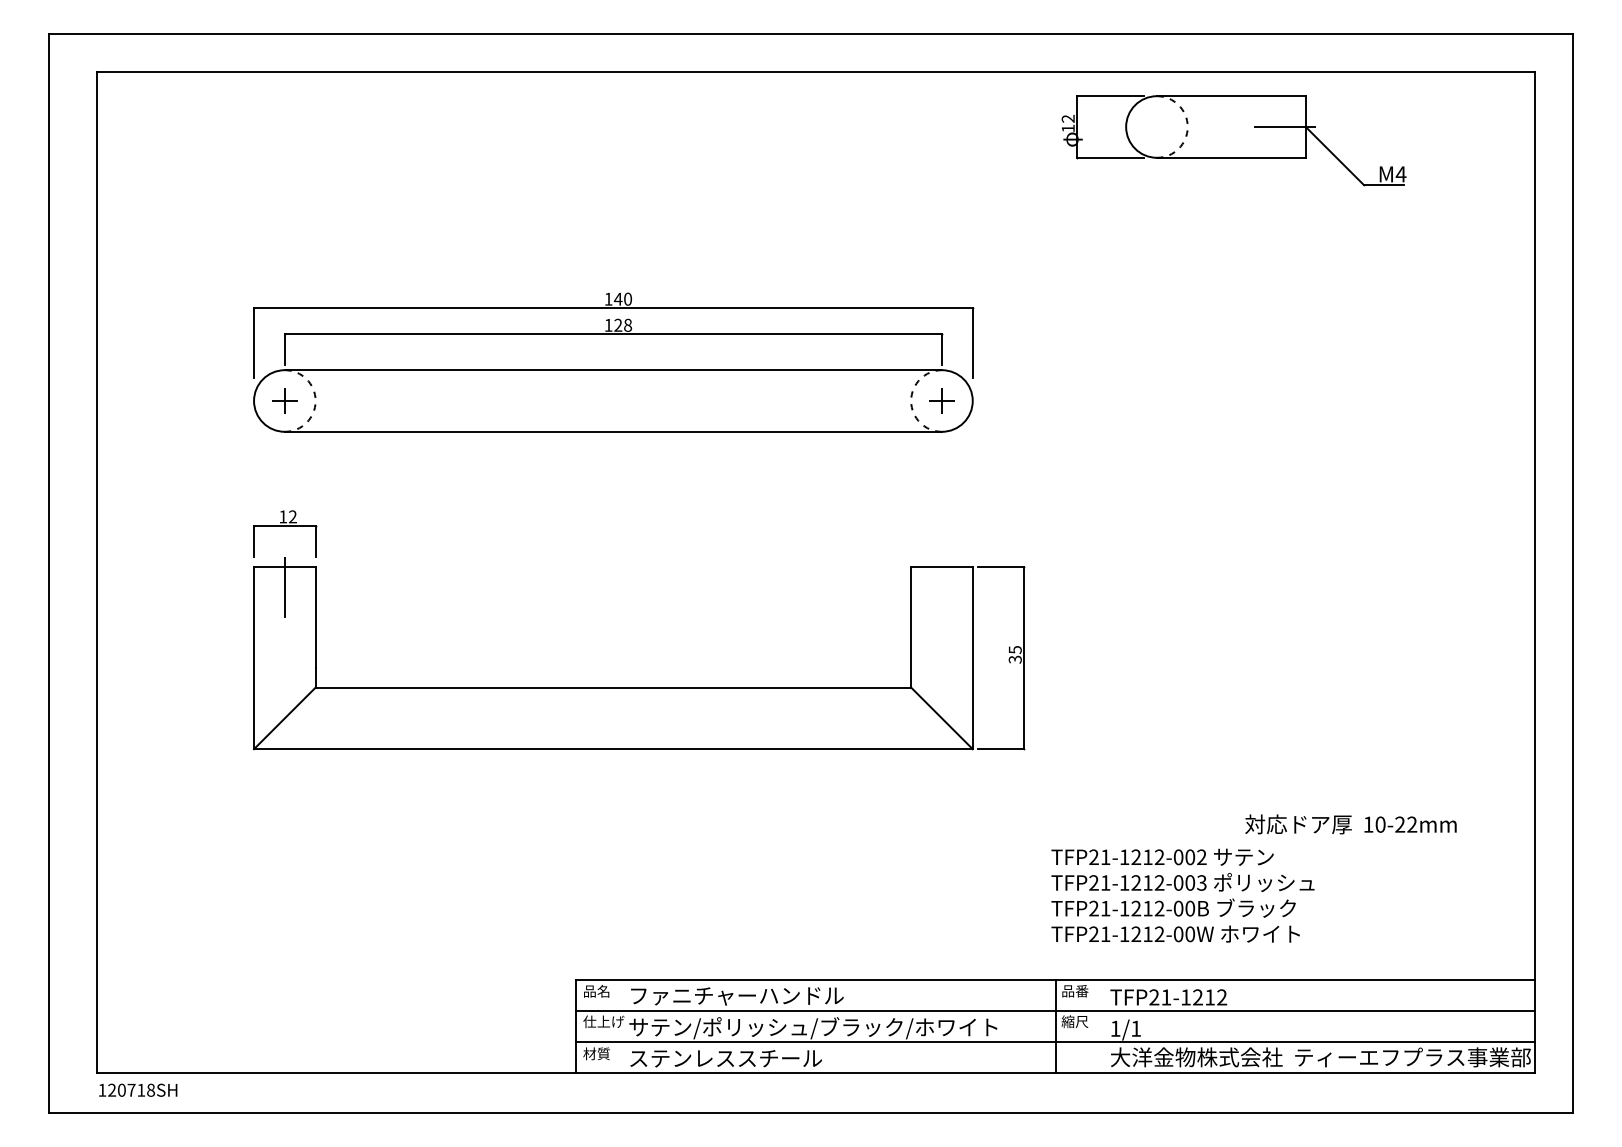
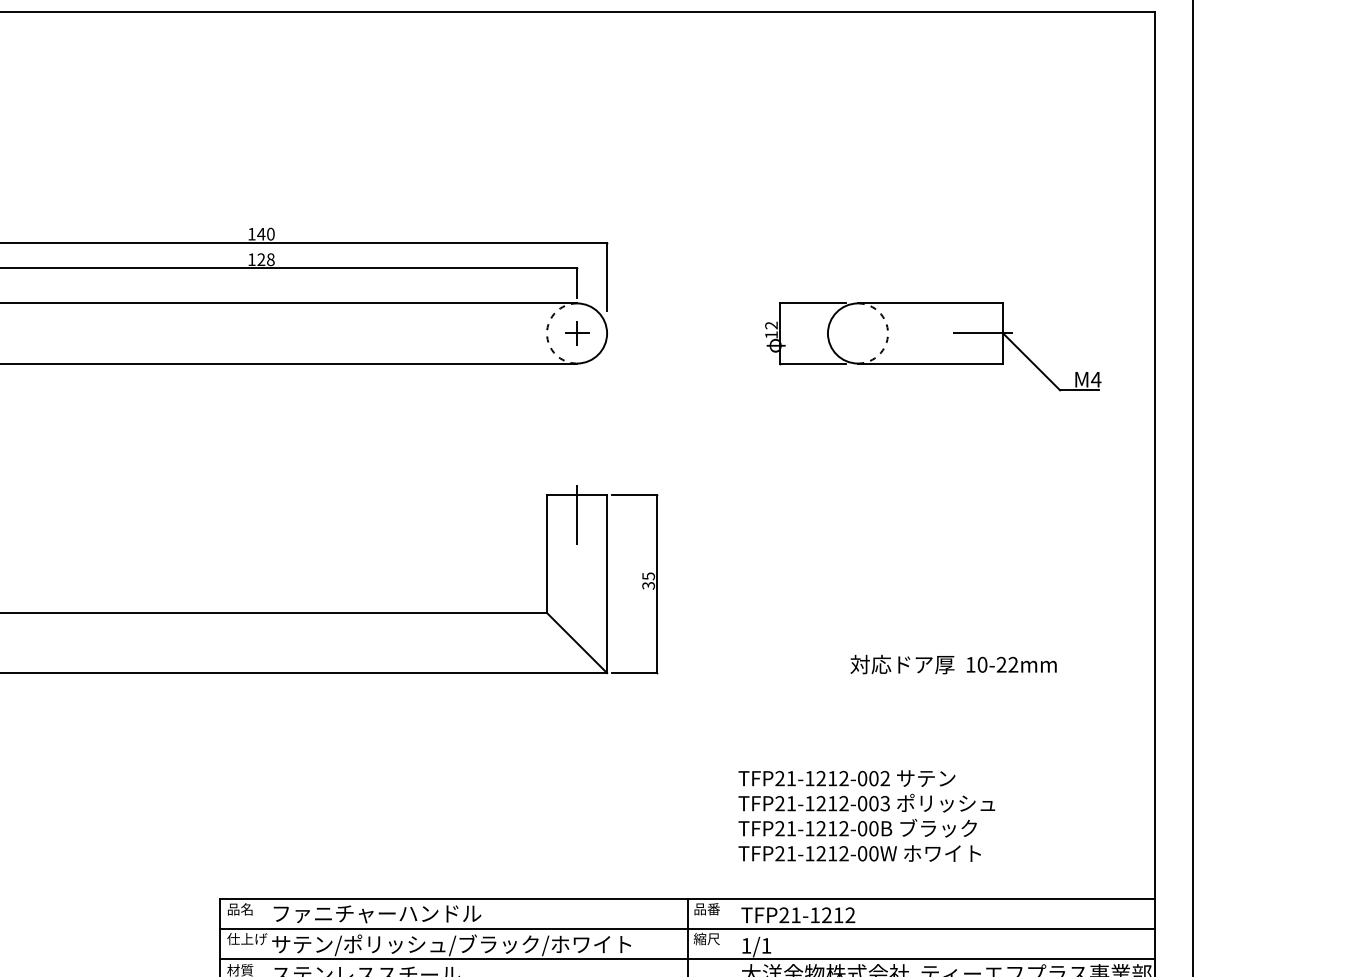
part: (1233, 140) -> (932, 346), moved
line: (941, 587) -> (576, 515), added
text: (1350, 824) -> (953, 664), moved
text: (1182, 895) -> (866, 815), moved

